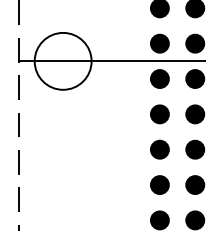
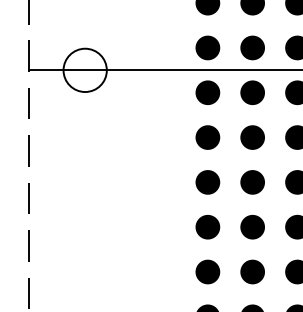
circle: (63, 61) -> (85, 70), size x0.6

